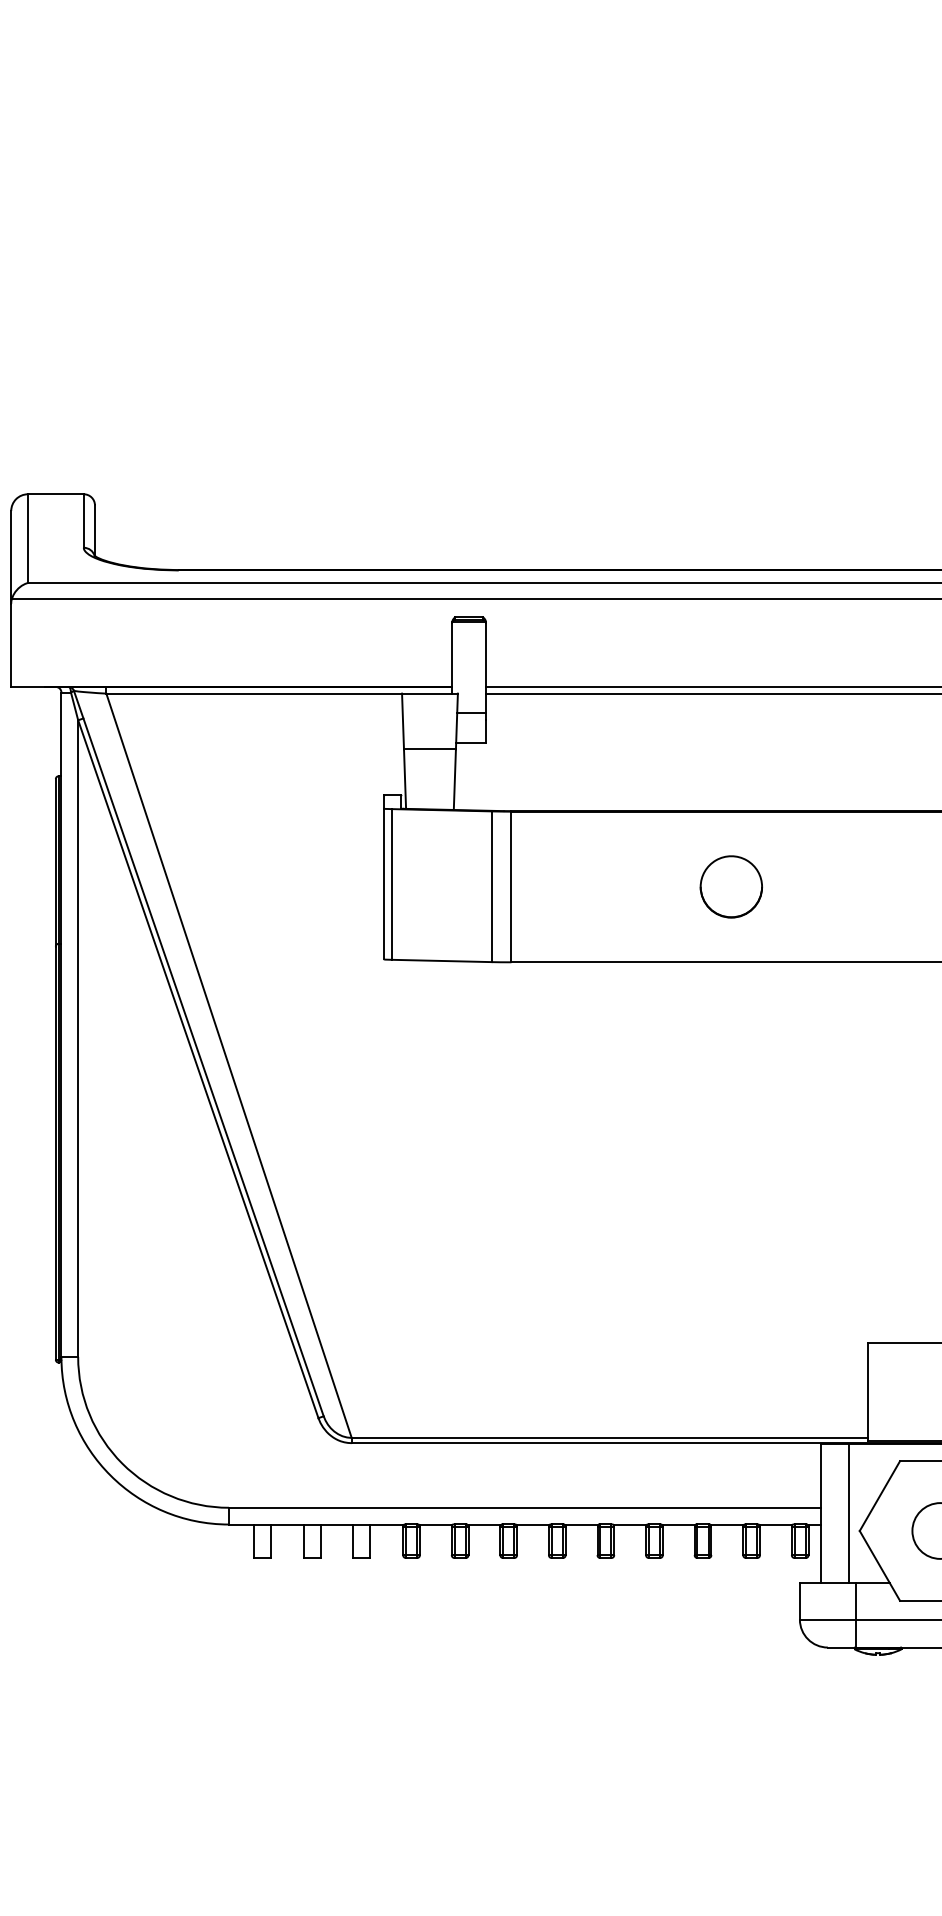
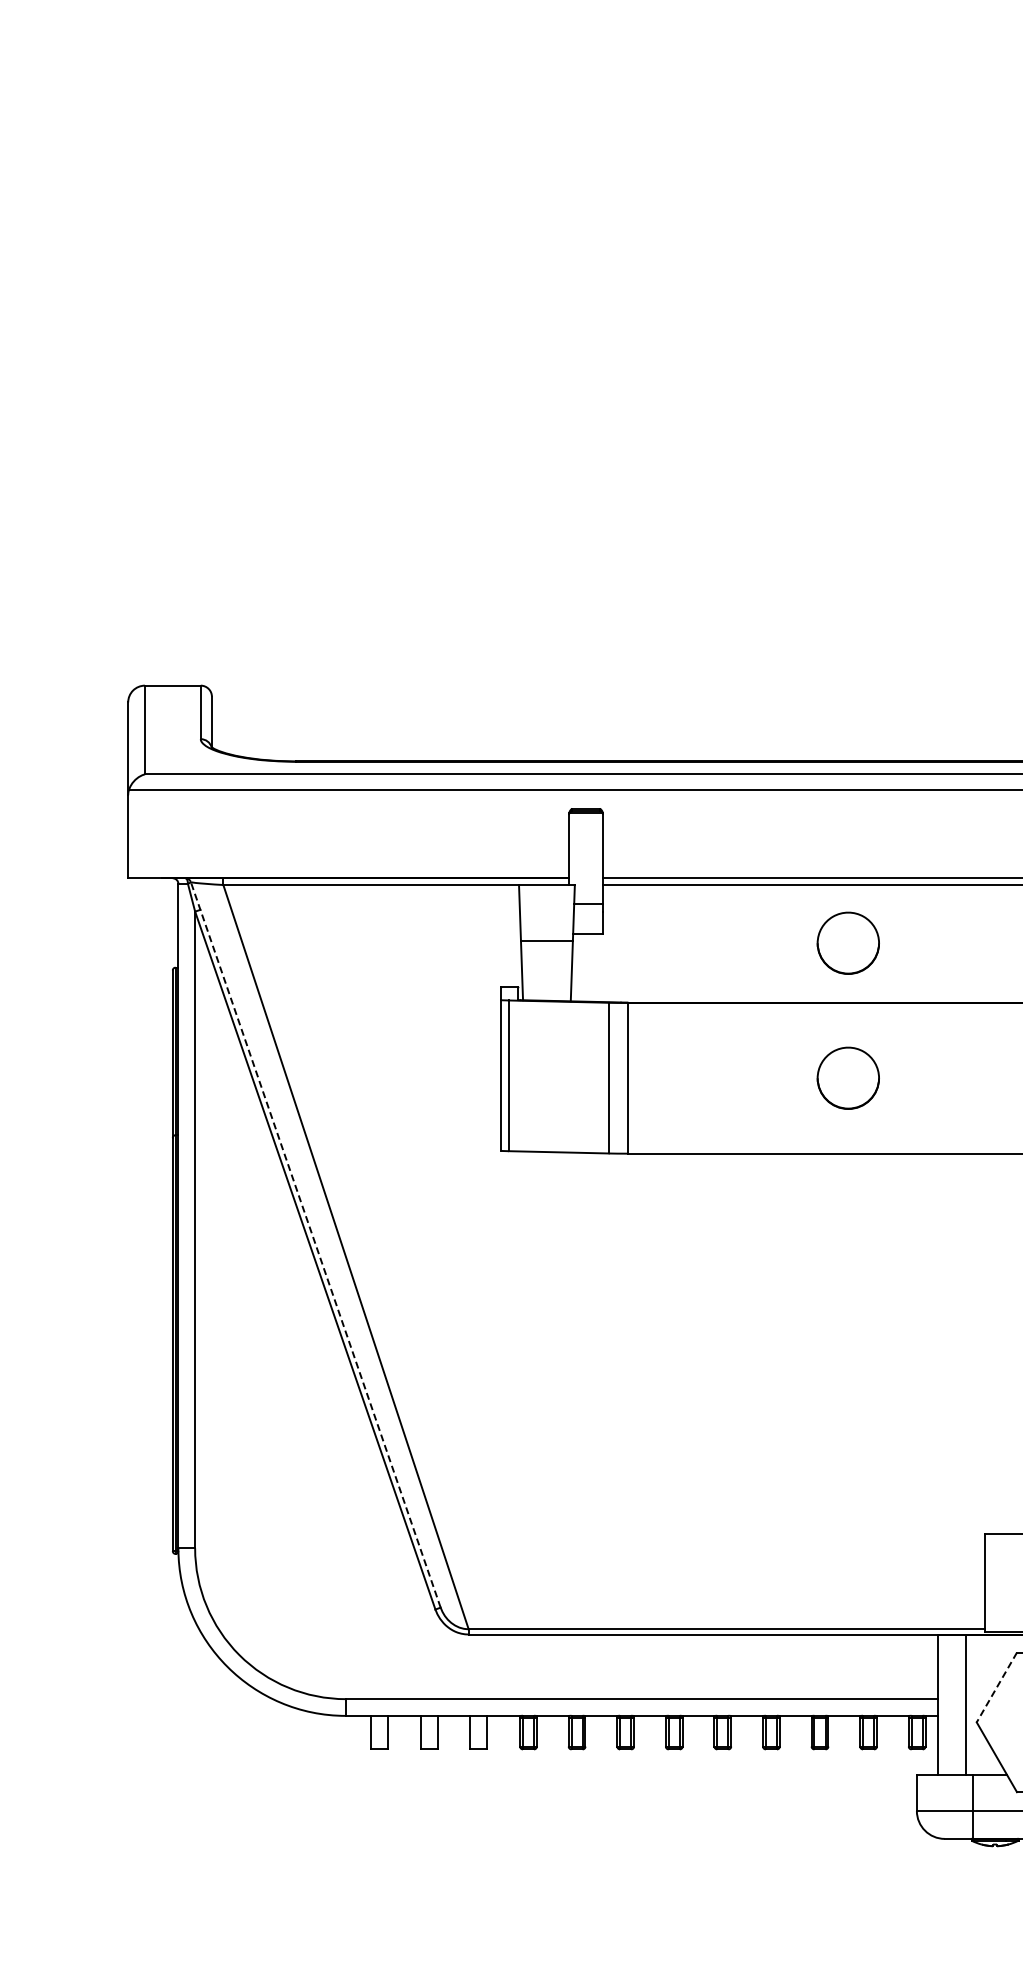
part: (730, 751) -> (847, 942), added
line: (198, 1053) -> (315, 1244), solid -> dashed
line: (879, 1496) -> (996, 1687), solid -> dashed

